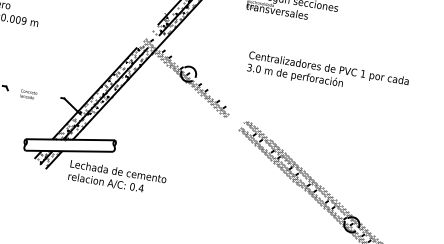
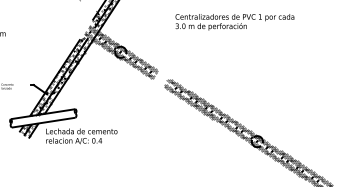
hatch: (191, 70) -> (122, 49), added
text: (327, 75) -> (234, 22), moved

